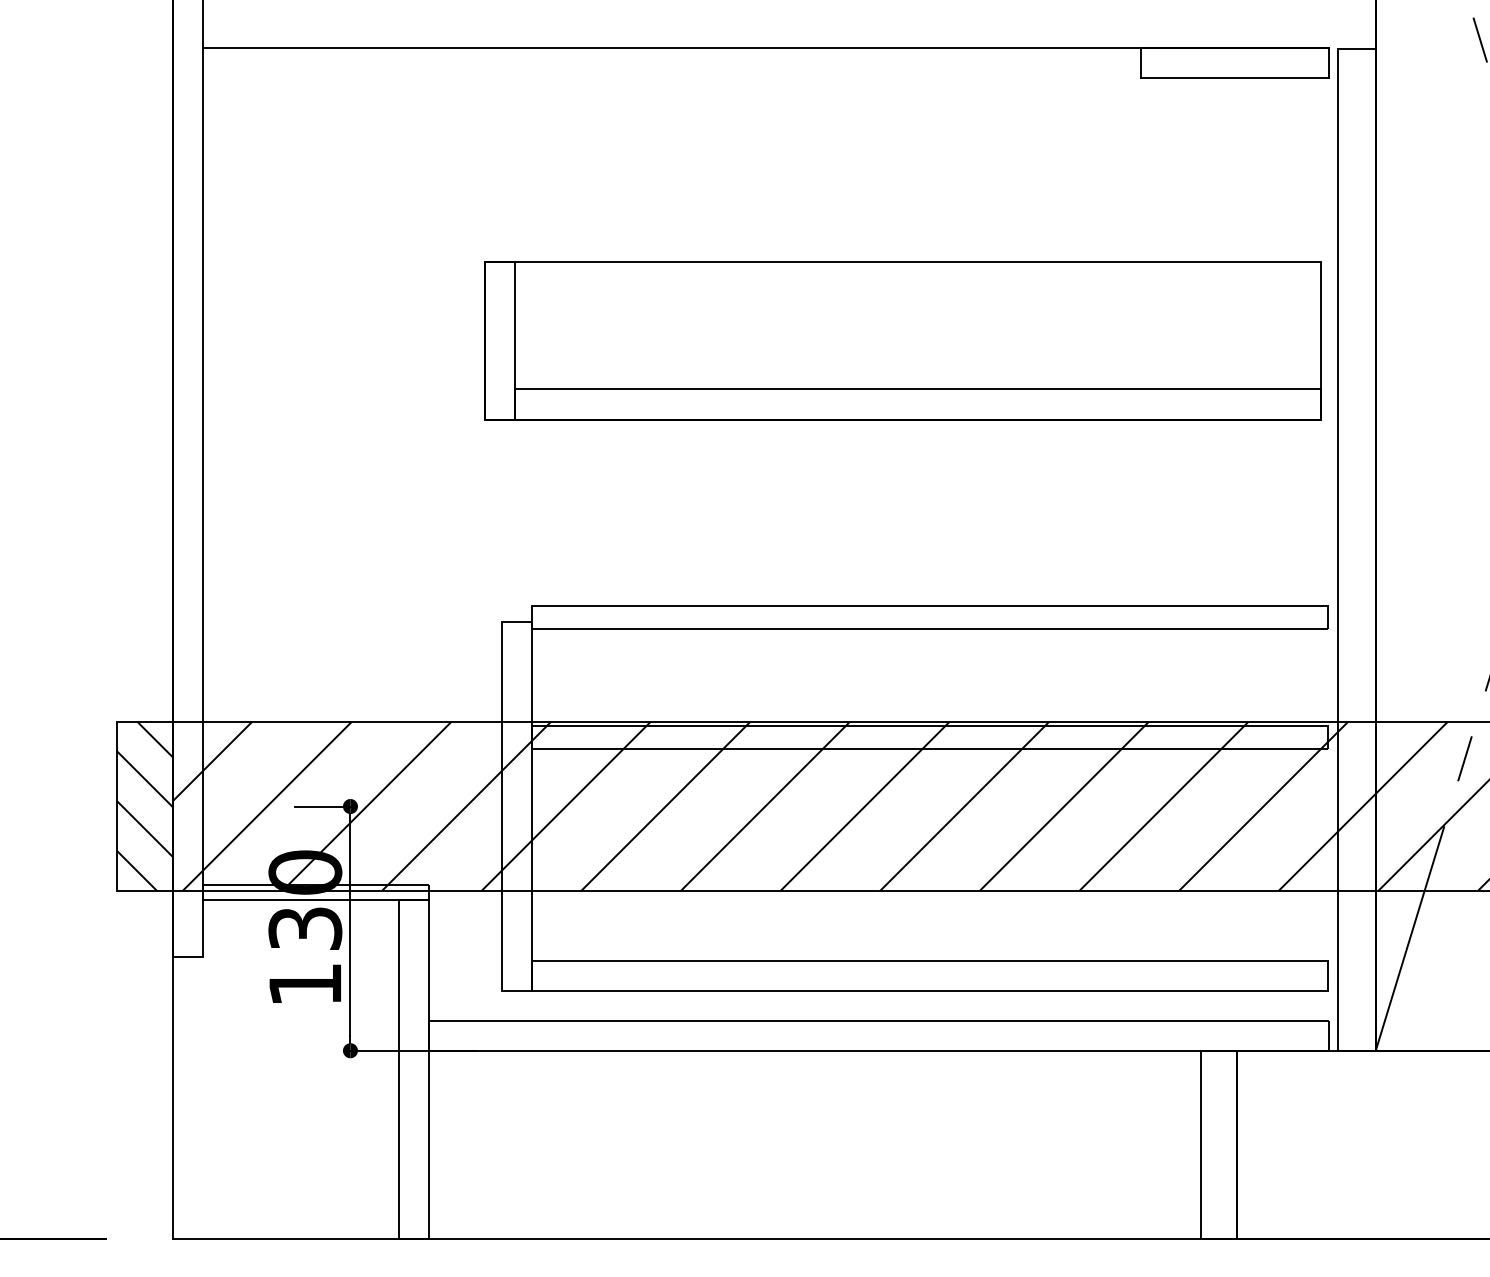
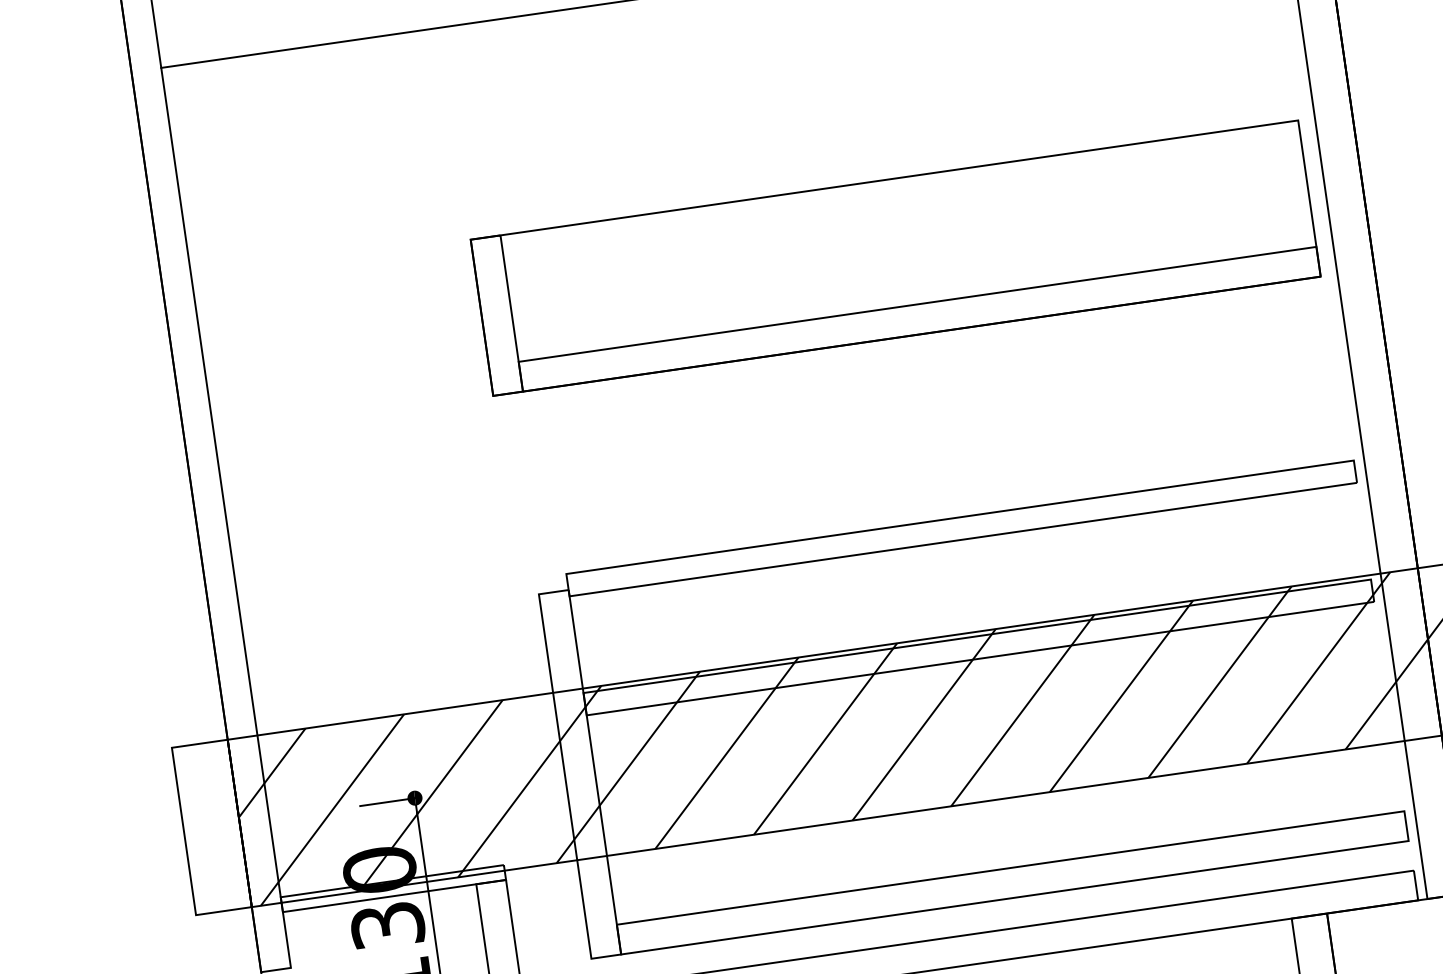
hatch: (145, 806) -> (212, 827), removed

